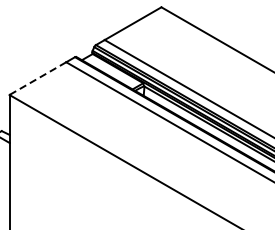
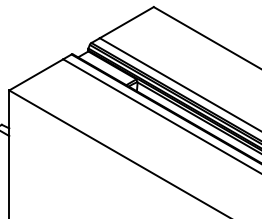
line: (37, 79) -> (35, 75), dashed -> solid

